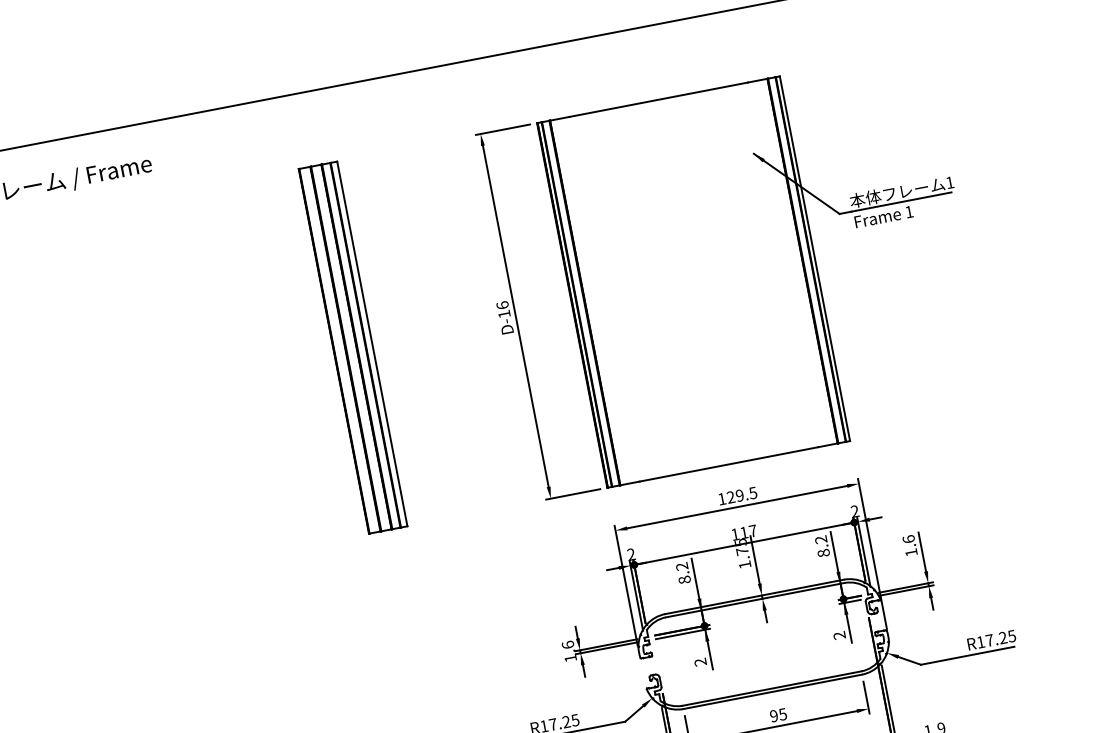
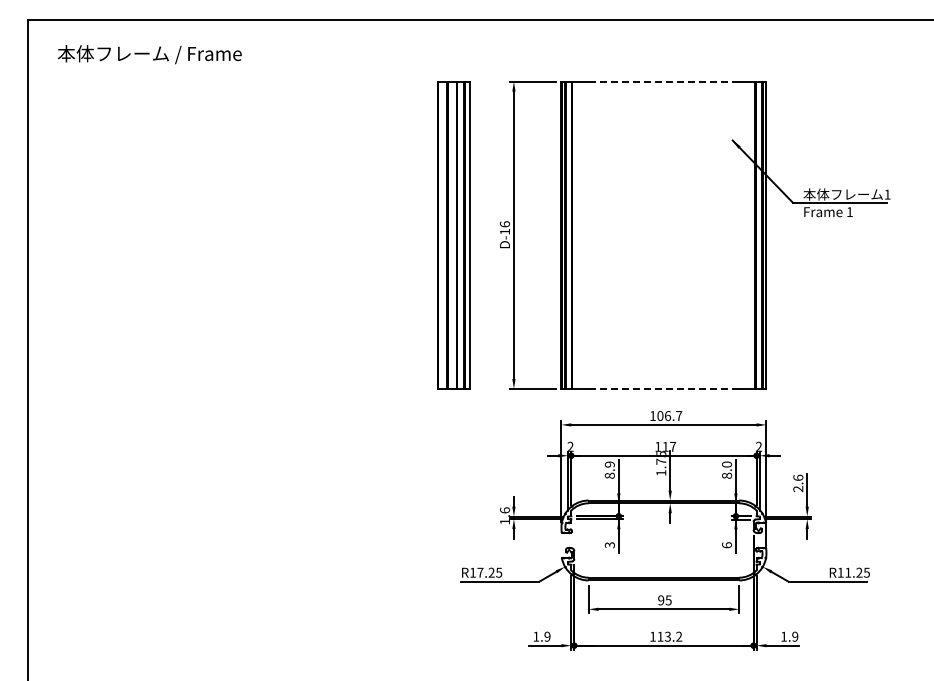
line: (658, 99) -> (663, 81), solid -> dashed
part: (352, 347) -> (453, 235), moved
line: (729, 463) -> (664, 388), solid -> dashed
text: (741, 495) -> (669, 416), 129.5 -> 106.7
text: (821, 539) -> (727, 464), 8.2 -> 8.0
text: (911, 553) -> (798, 489), 1.6 -> 2.6
text: (681, 566) -> (609, 464), 8.2 -> 8.9
text: (839, 635) -> (726, 545), 2 -> 6
text: (990, 640) -> (848, 572), R17.25 -> R11.25
text: (700, 662) -> (609, 545), 2 -> 3

